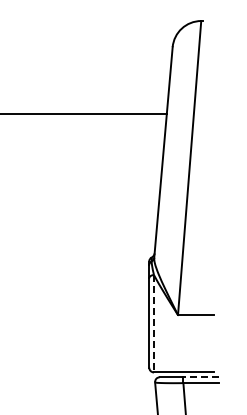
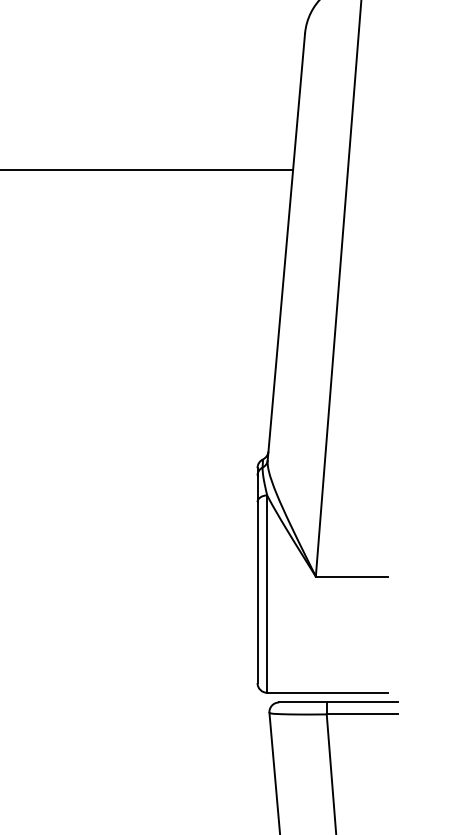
line: (154, 323) -> (268, 593), dashed -> solid
line: (200, 377) -> (361, 702), dashed -> solid

